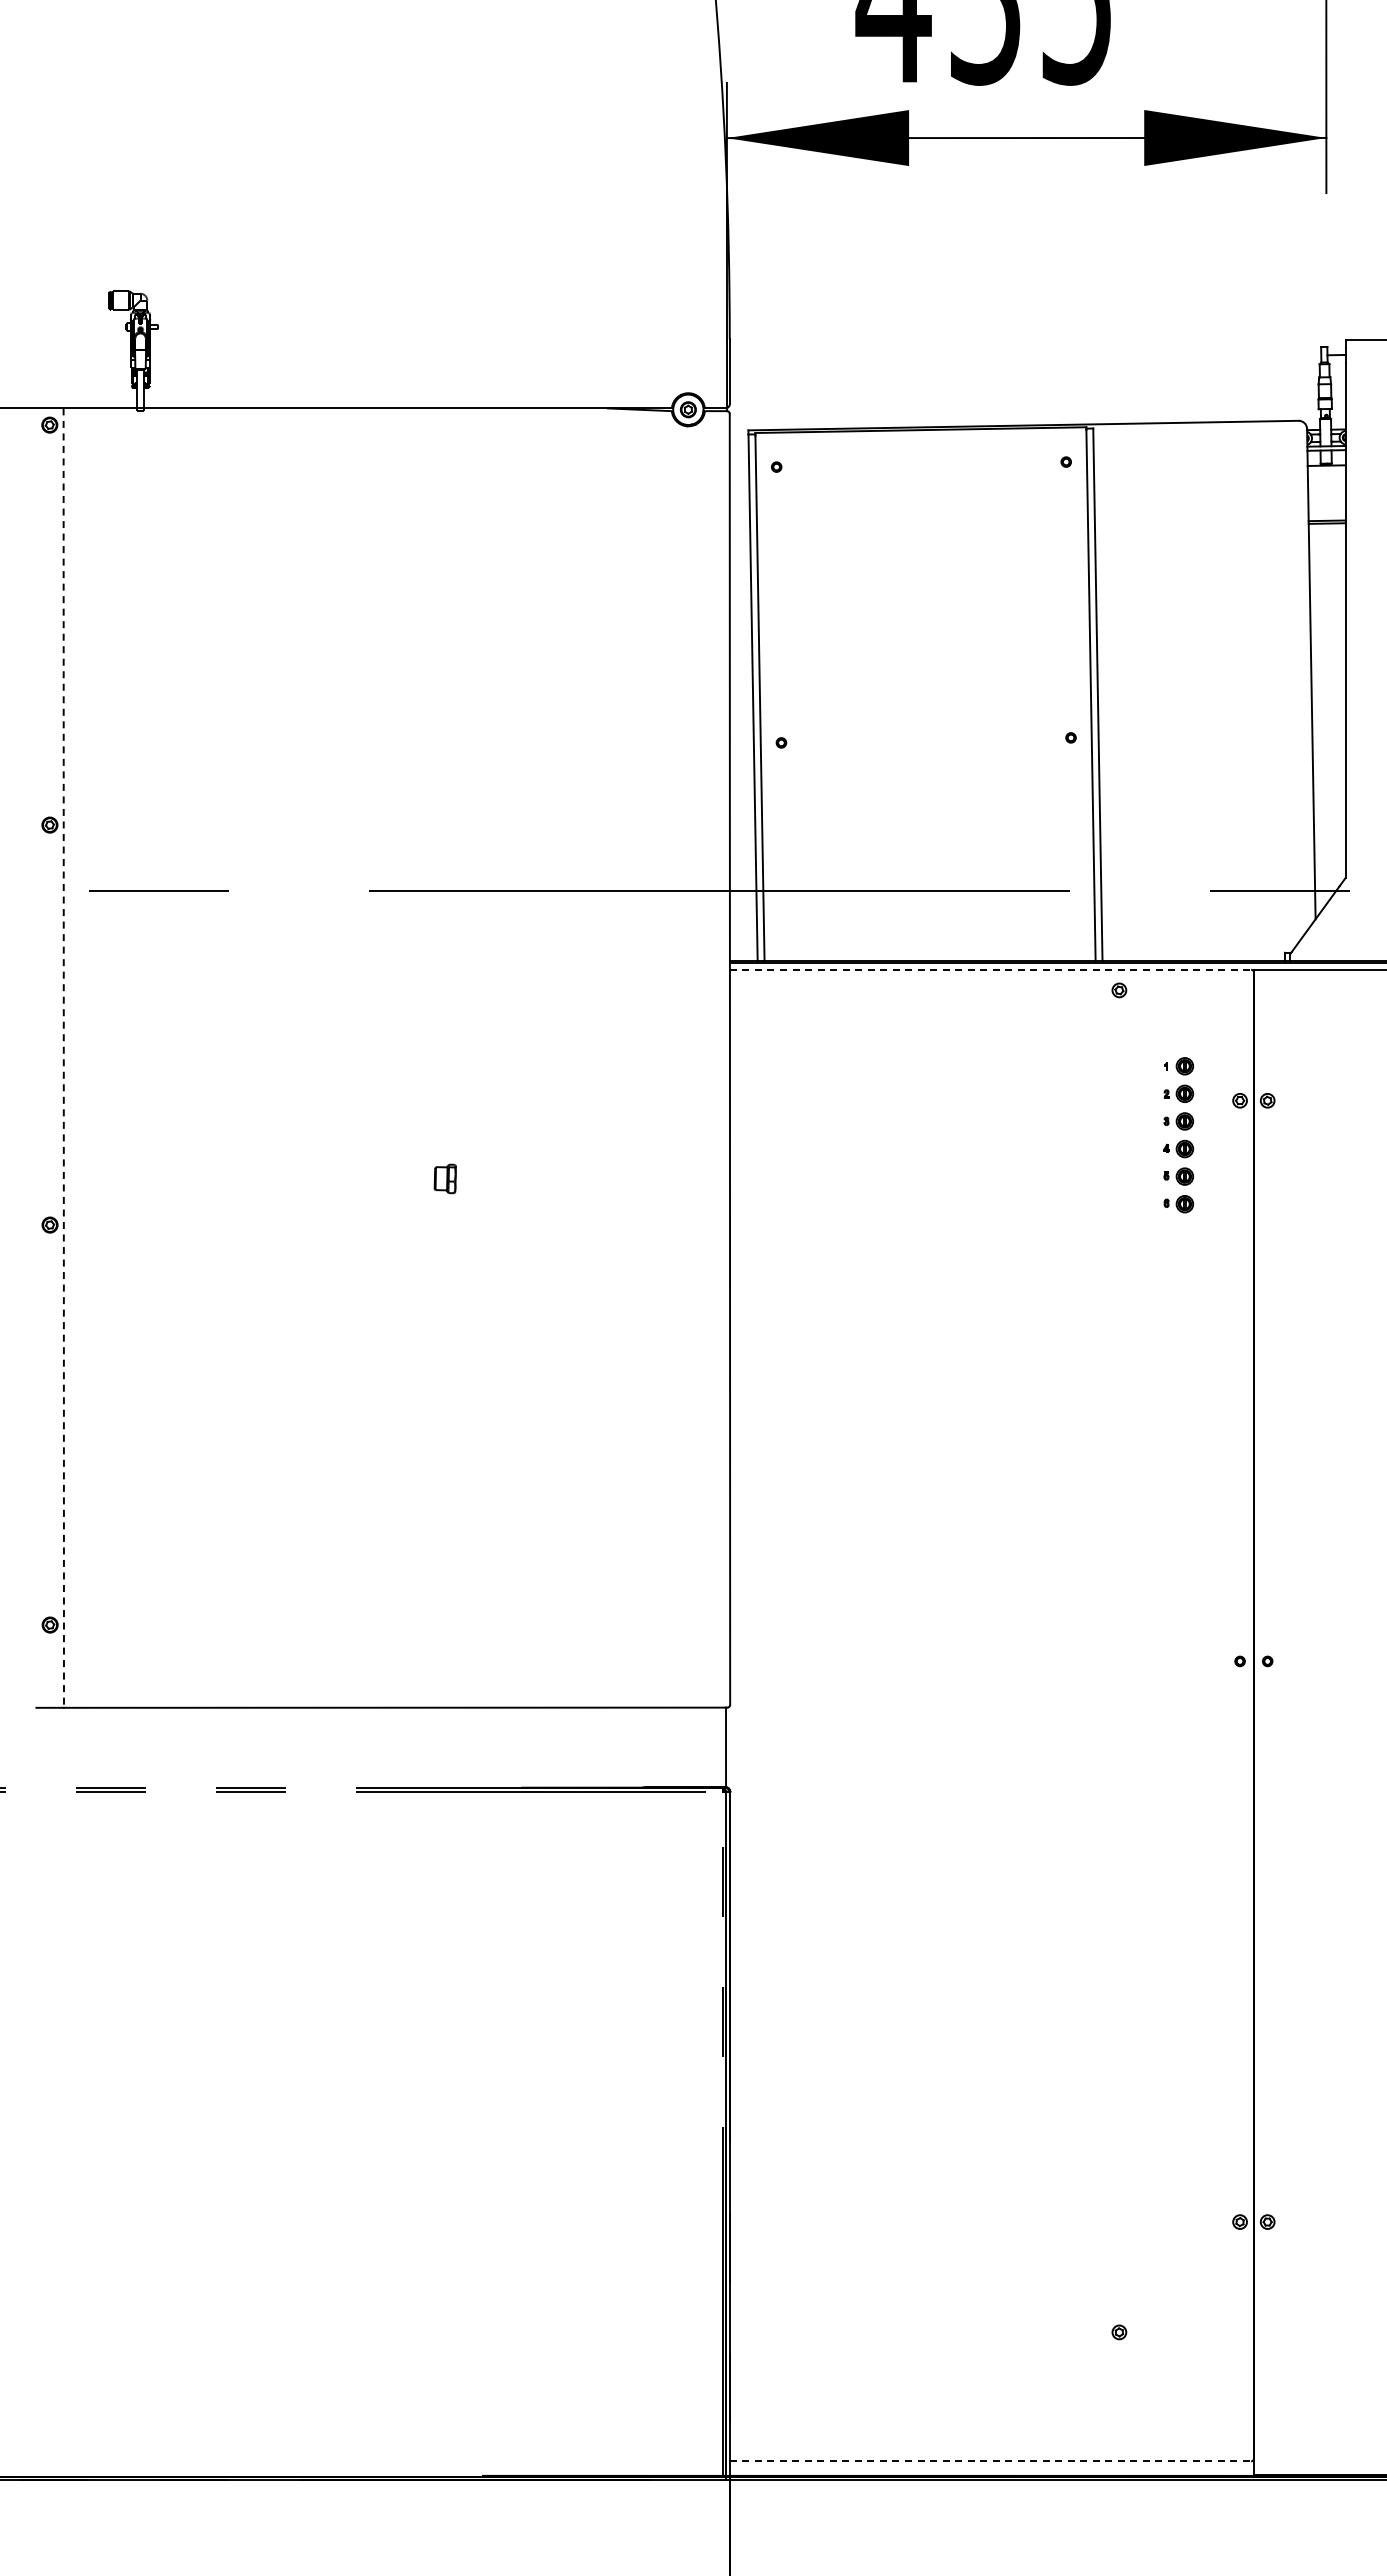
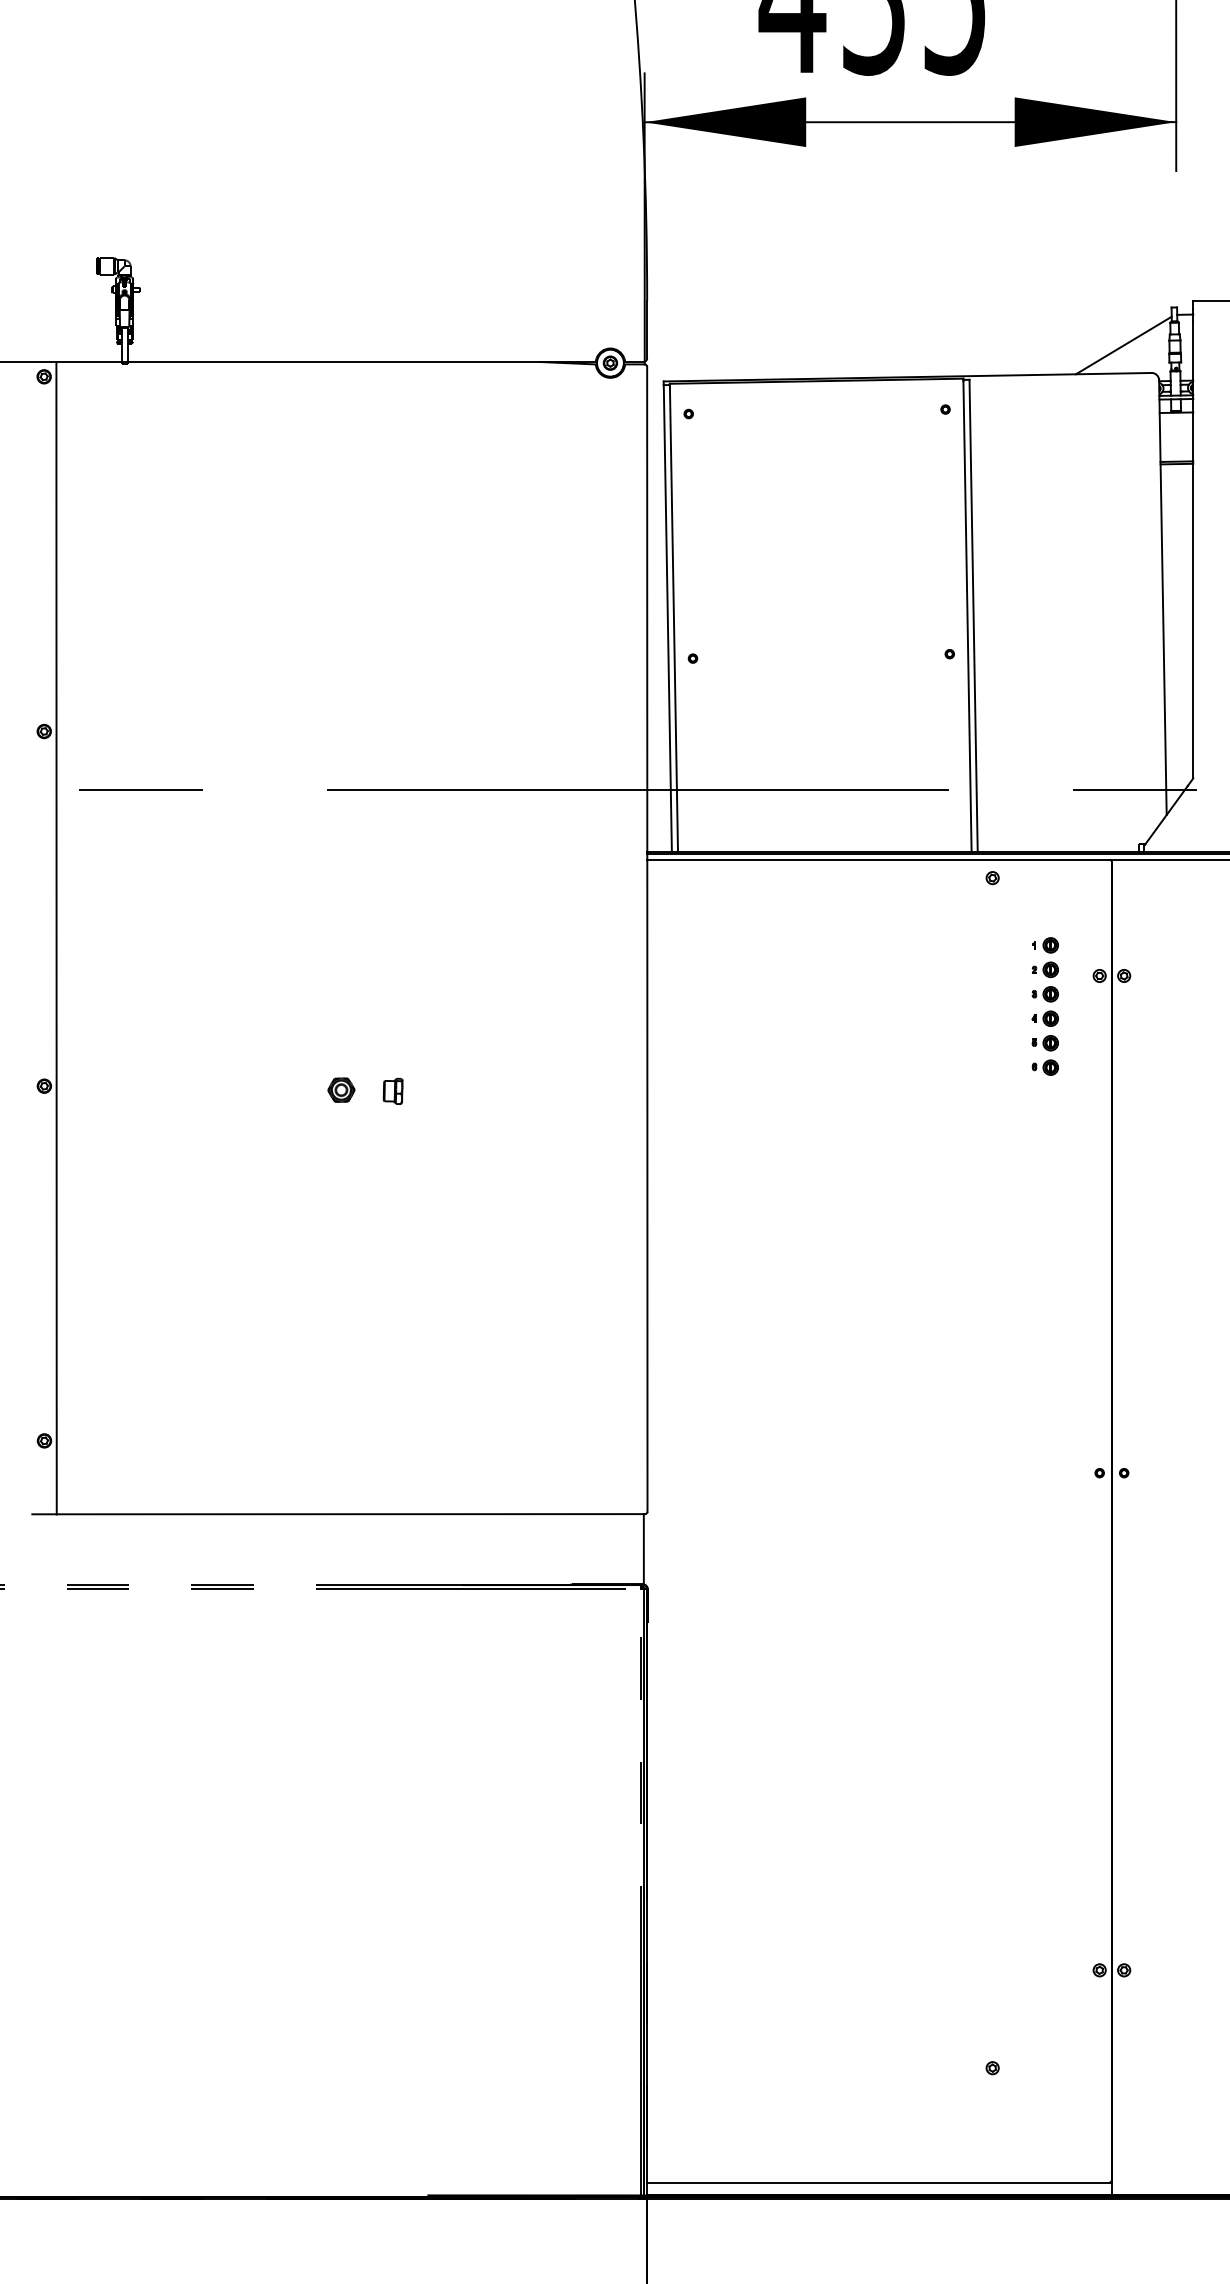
line: (1267, 389) -> (1124, 345), added
line: (990, 969) -> (878, 859), dashed -> solid
line: (63, 1058) -> (56, 938), dashed -> solid
part: (444, 1178) -> (392, 1091), moved
part: (384, 1229) -> (340, 1090), added
line: (990, 2461) -> (878, 2182), dashed -> solid

